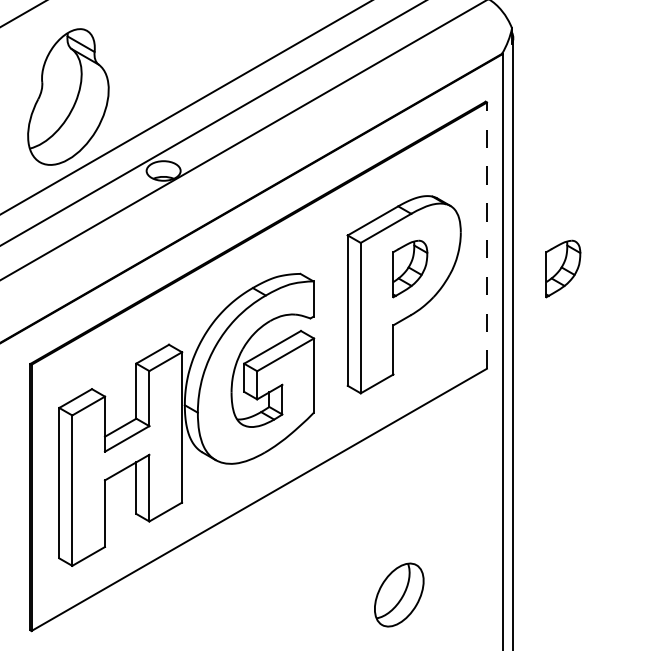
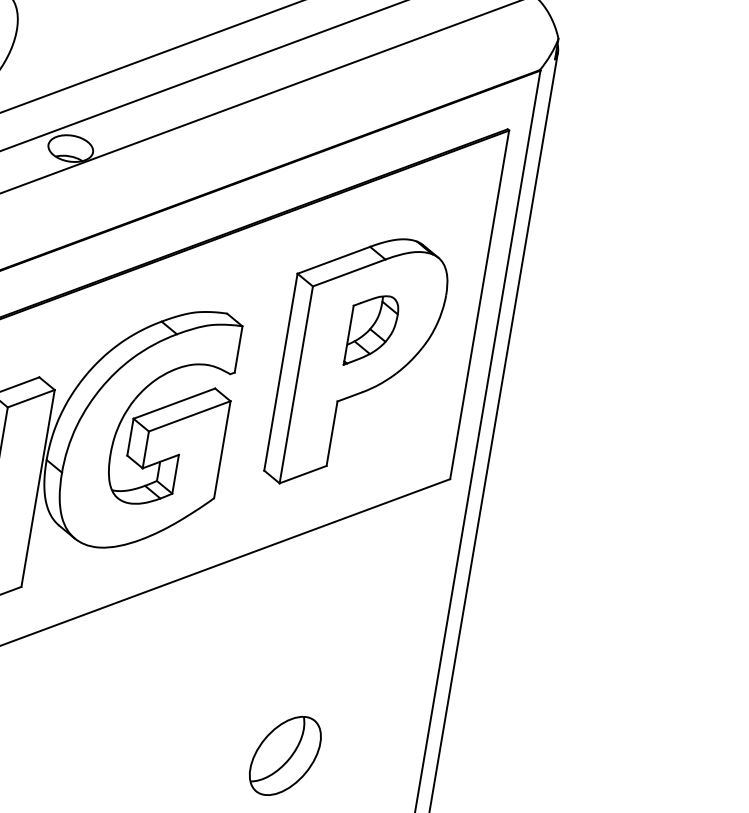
line: (486, 235) -> (479, 304), dashed -> solid
part: (563, 268) -> (572, 364), removed

